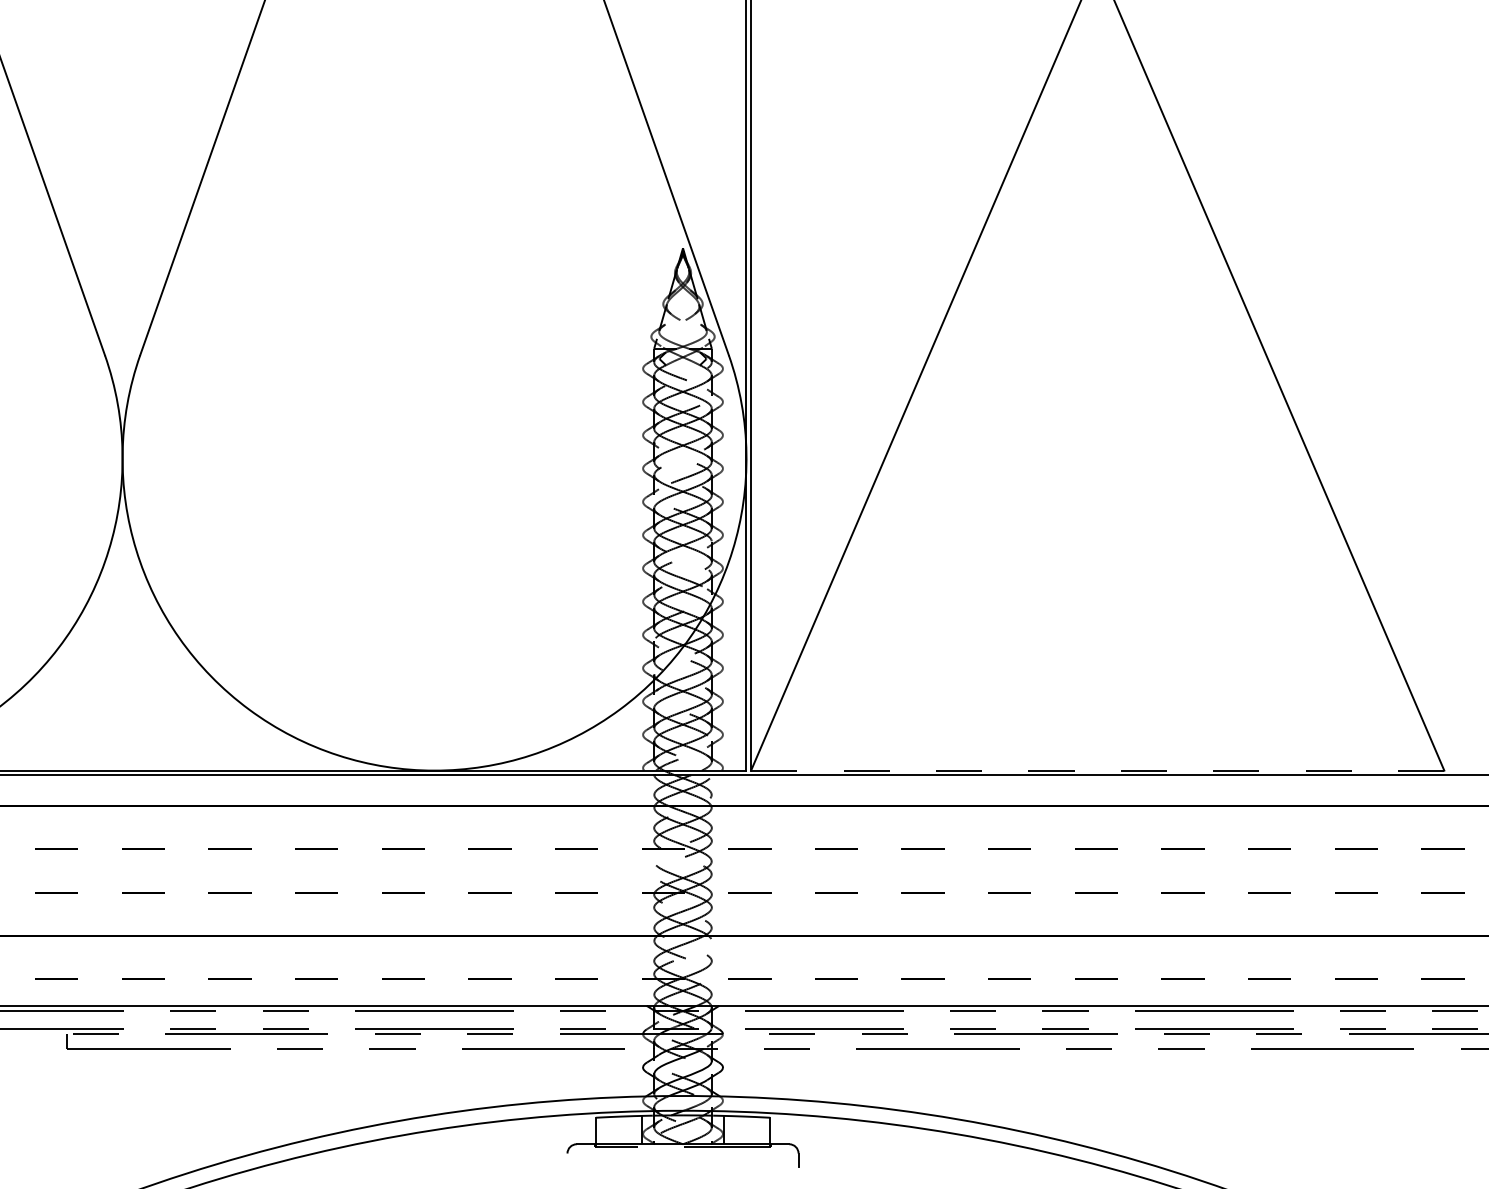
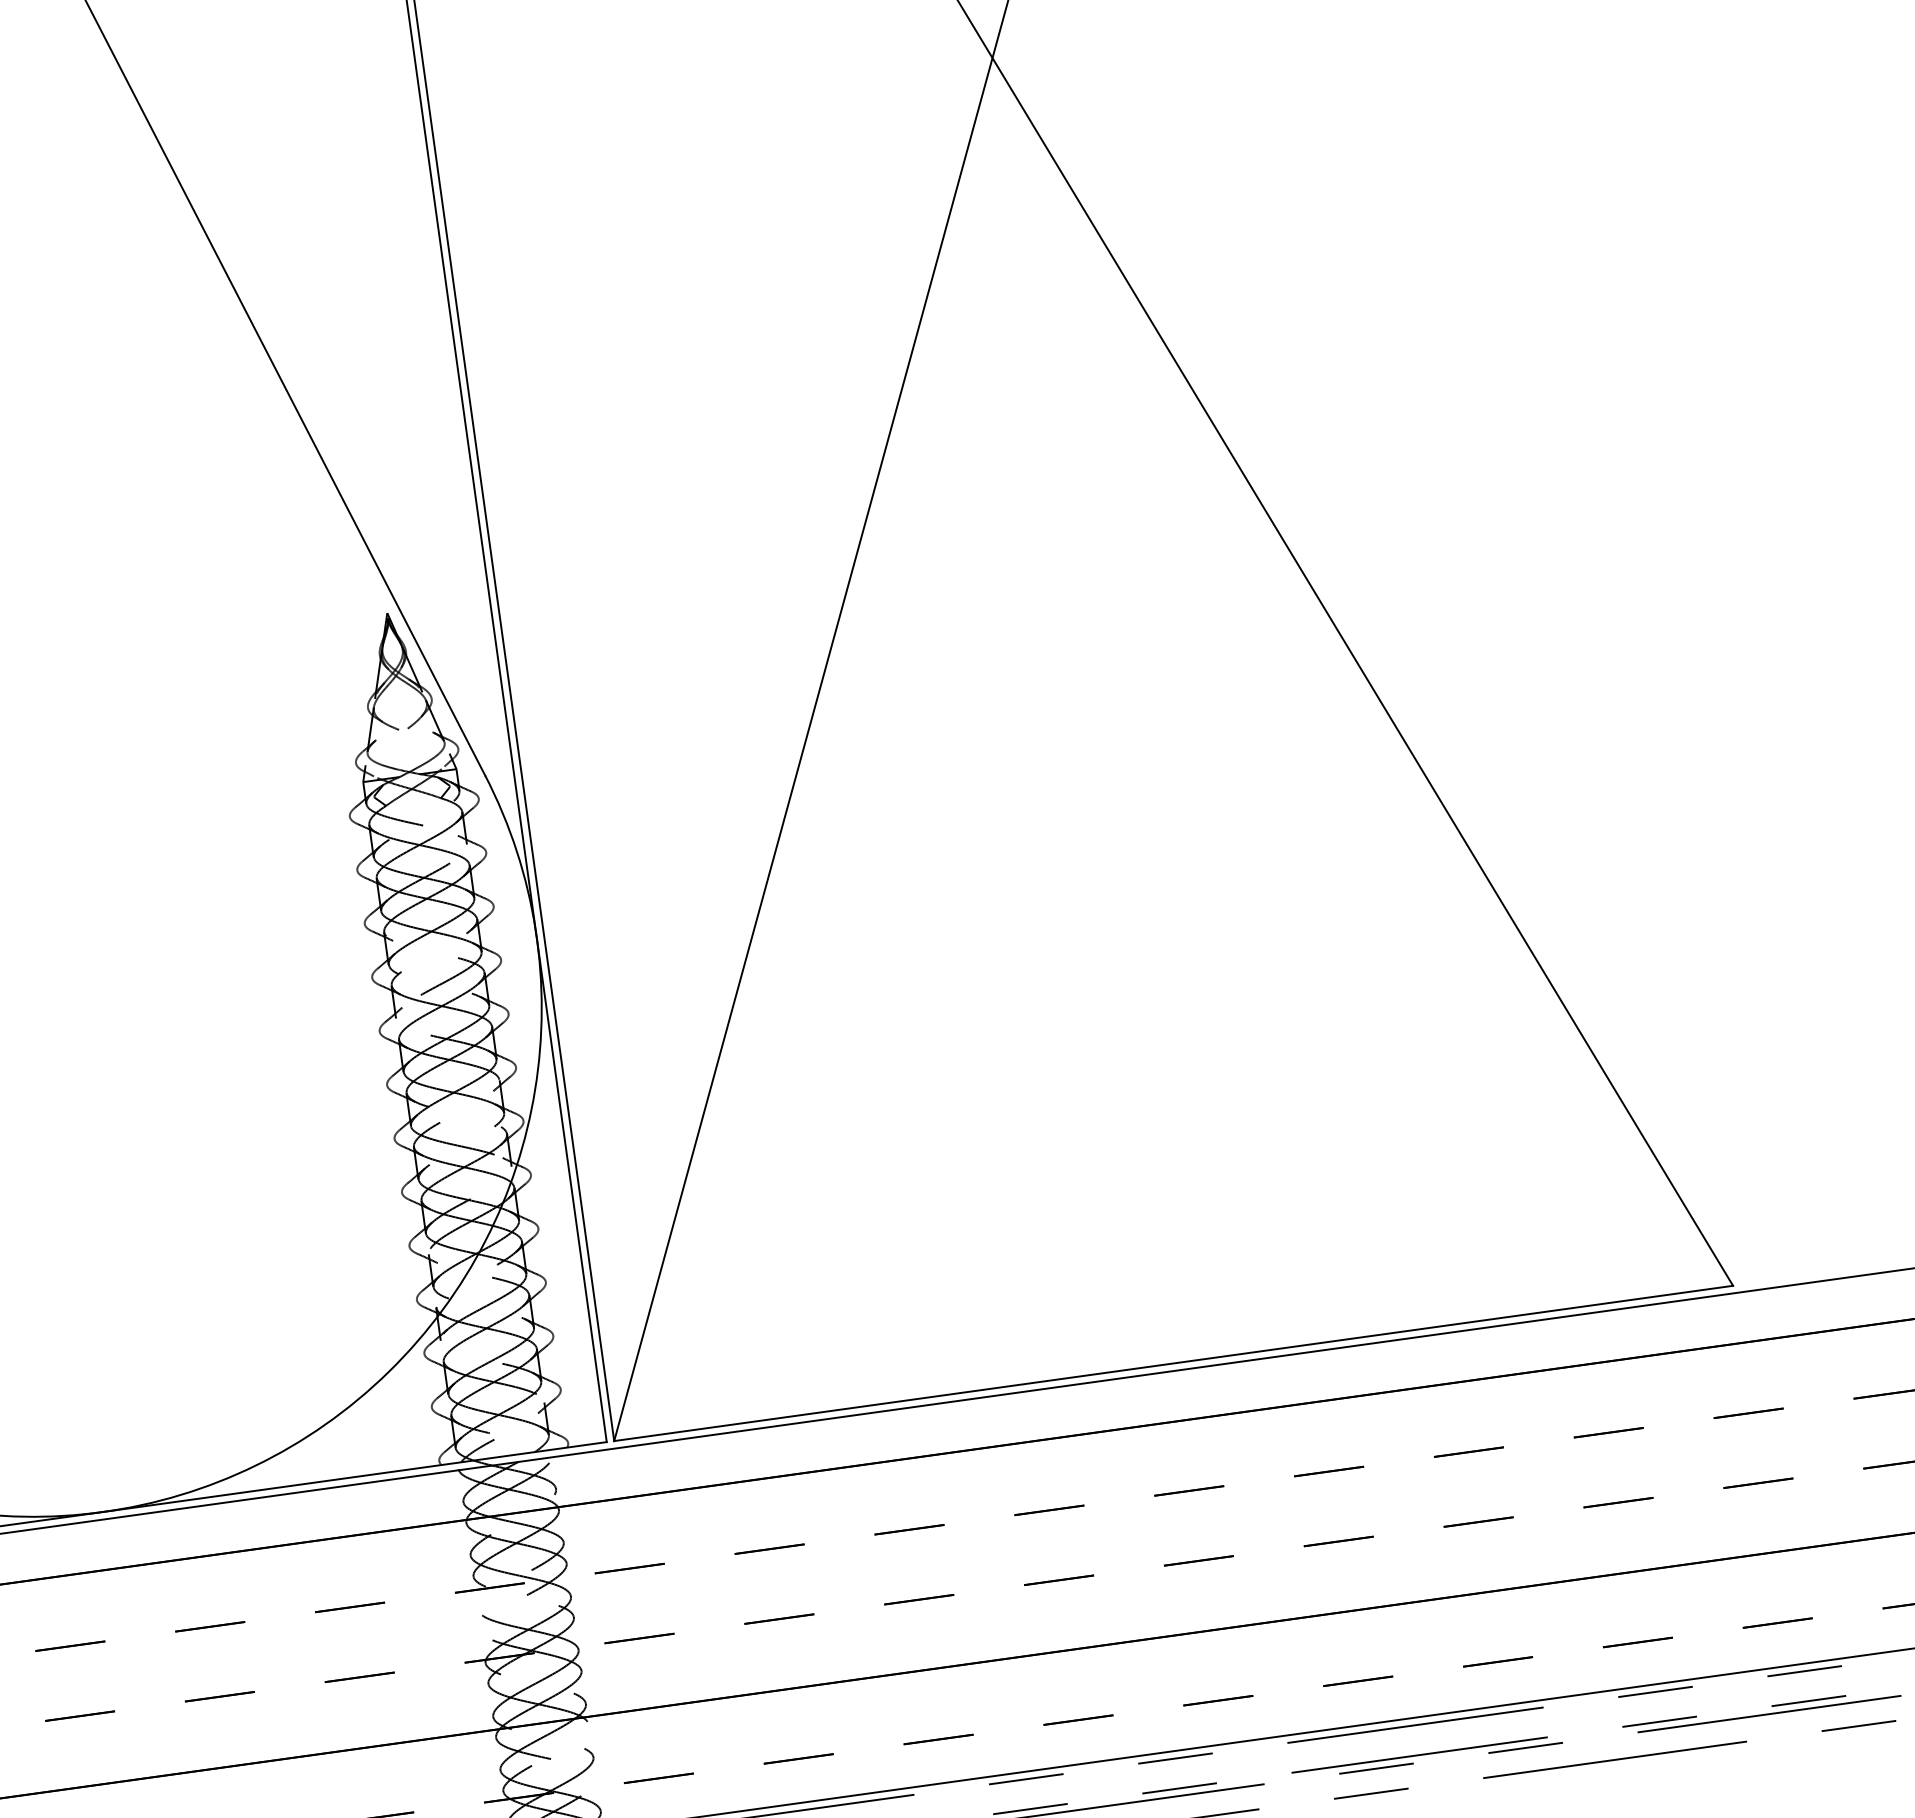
line: (1097, 770) -> (1173, 1363), dashed -> solid

